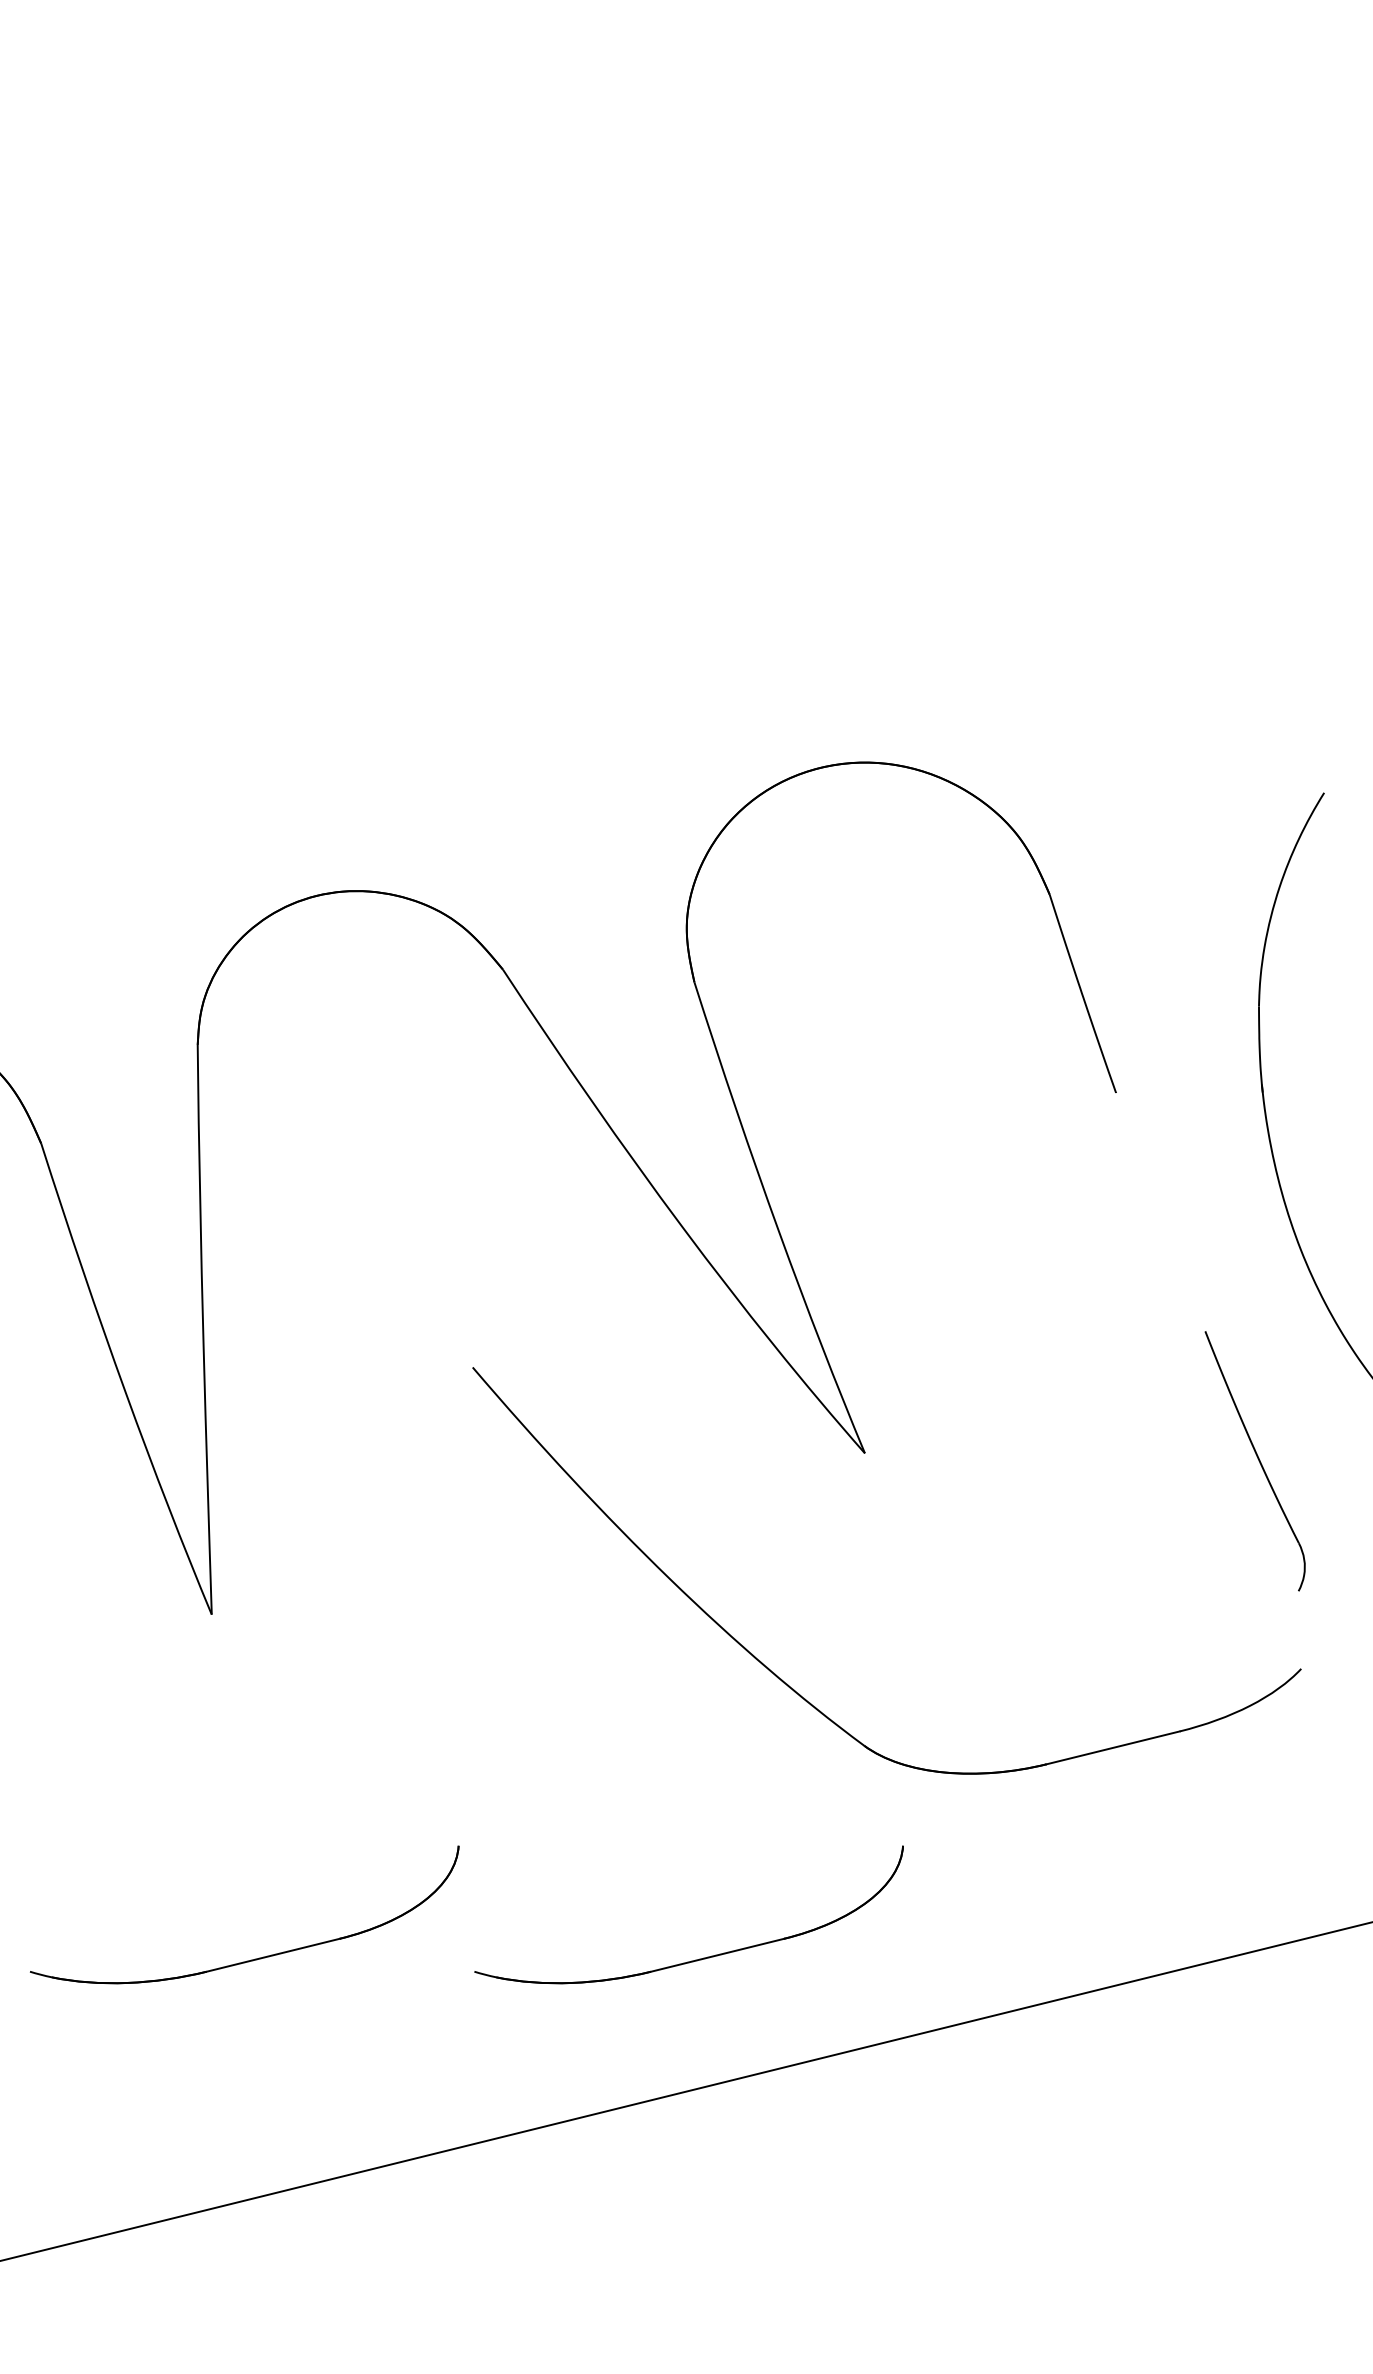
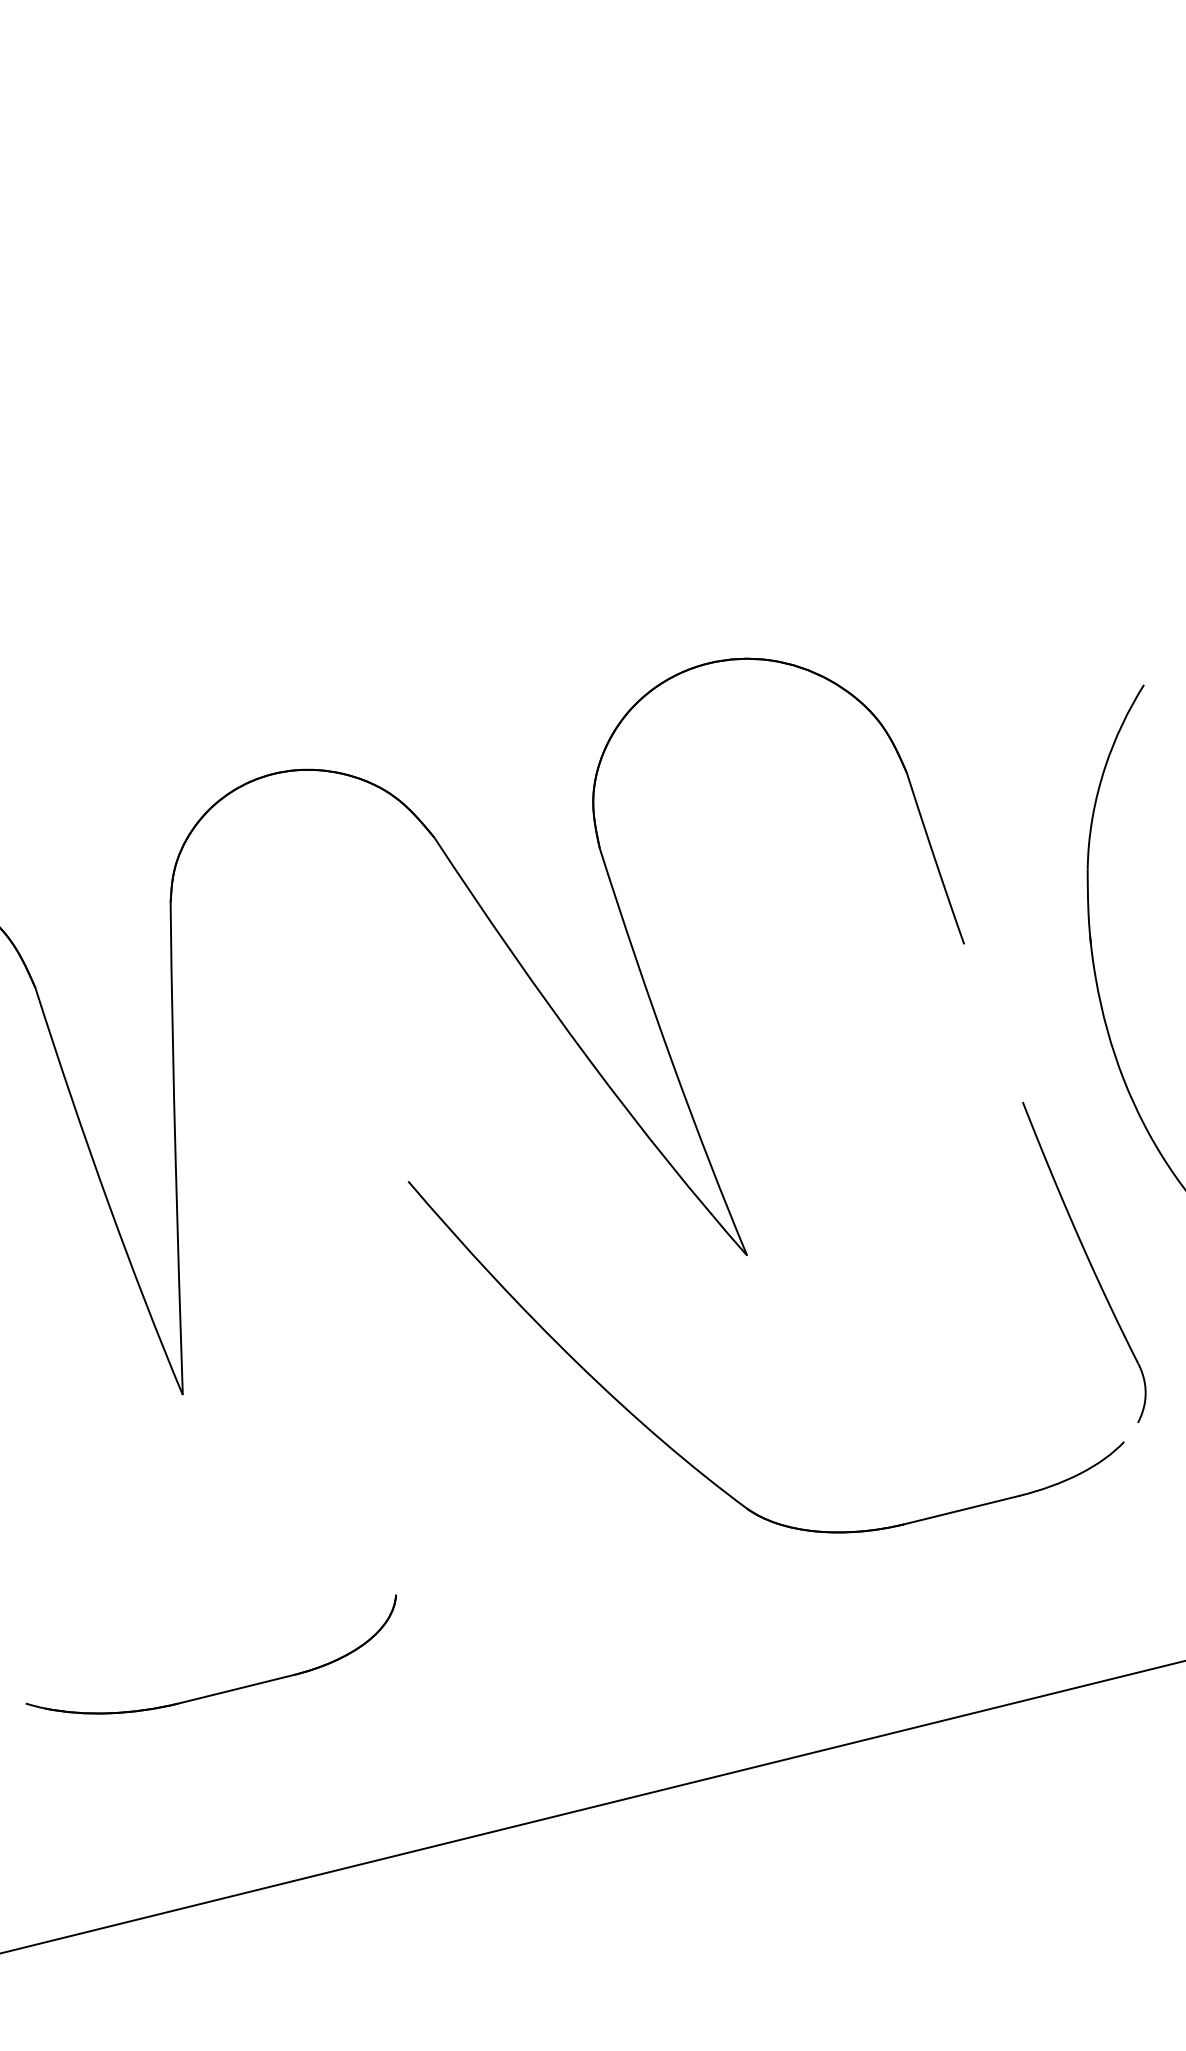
part: (1255, 1461) -> (1084, 1262), size x1.43
part: (697, 1958) -> (602, 1692), removed

